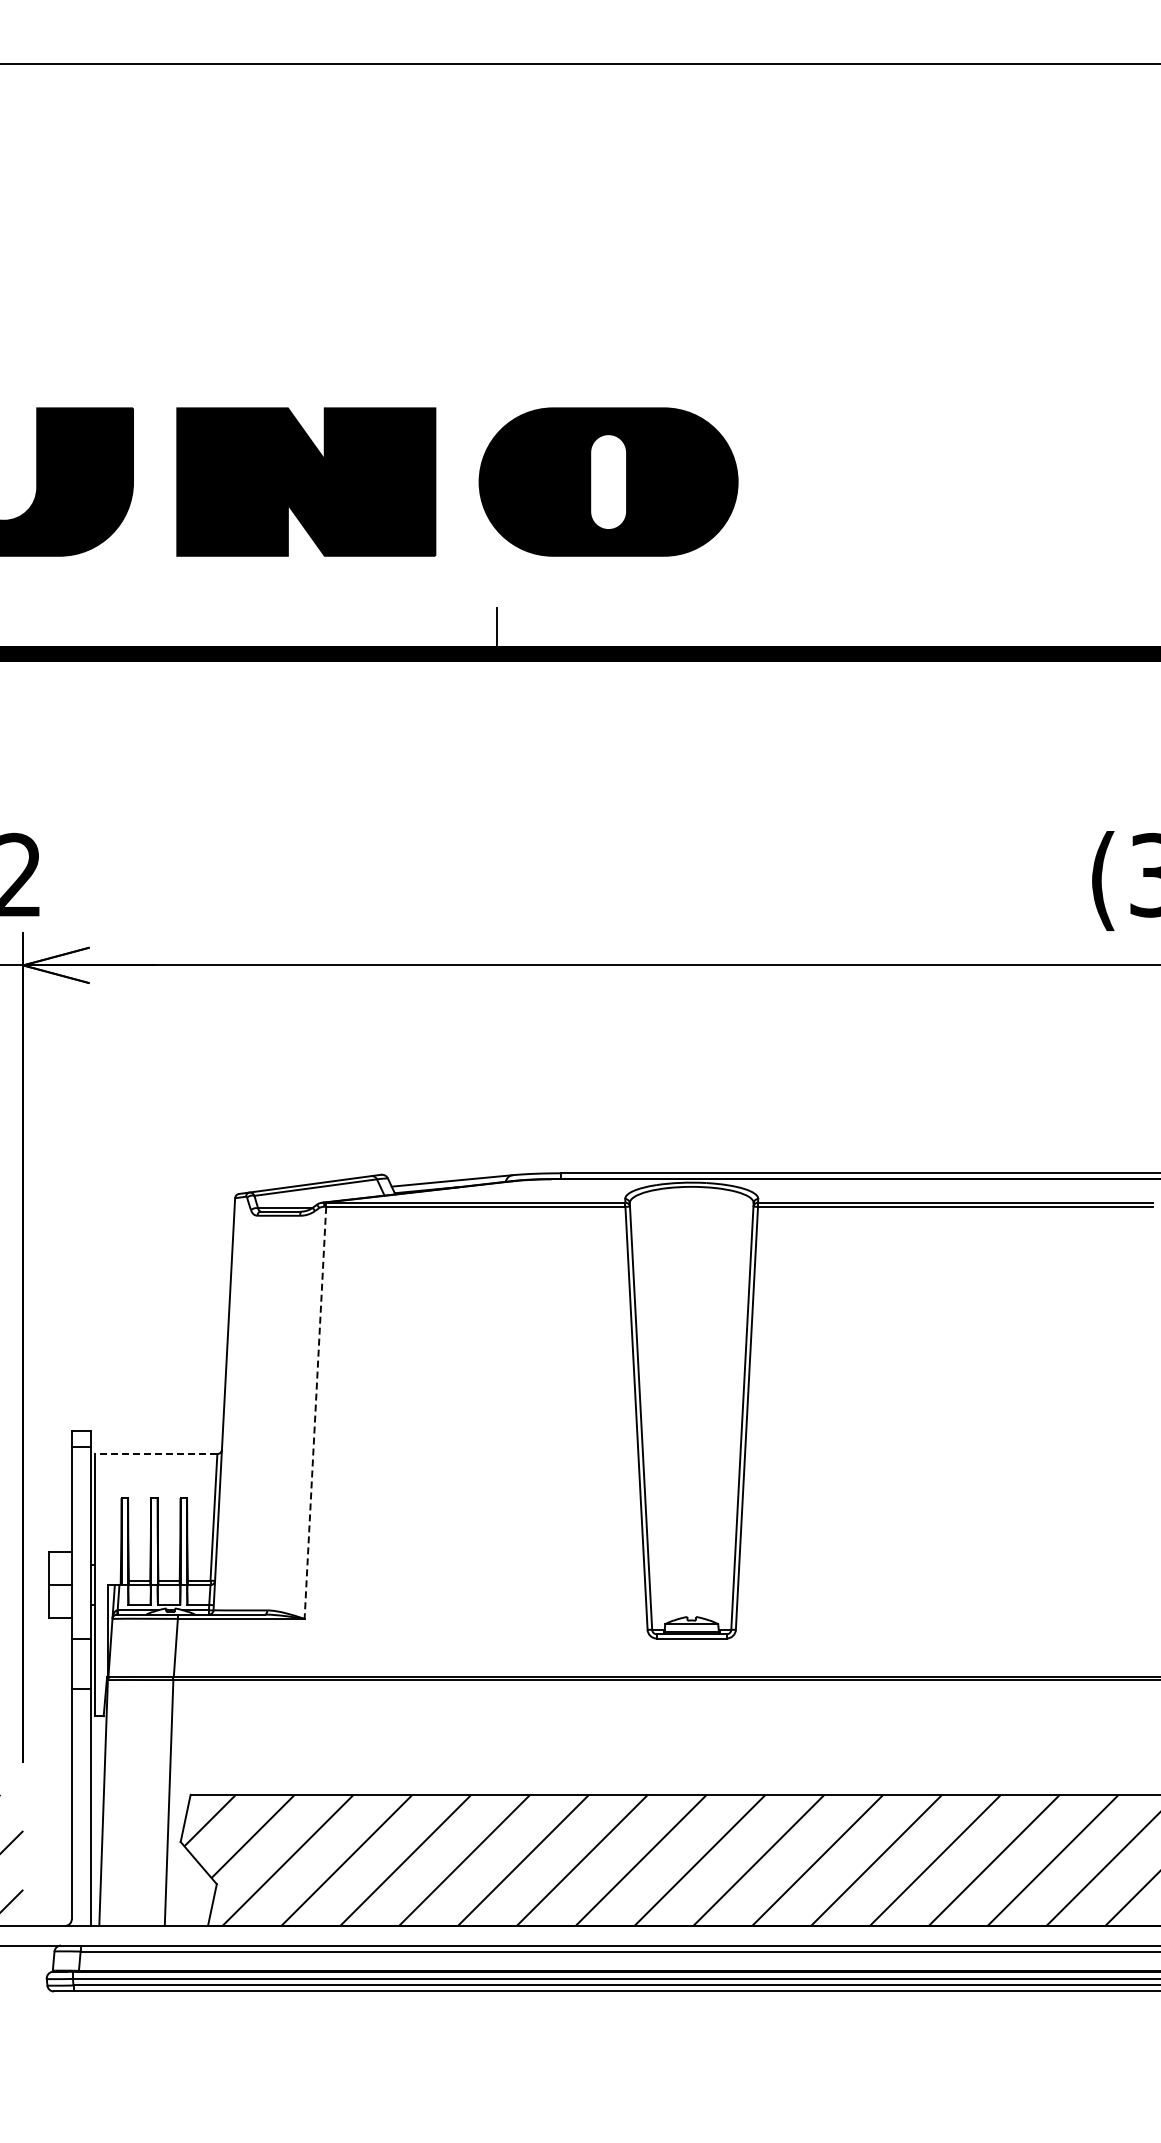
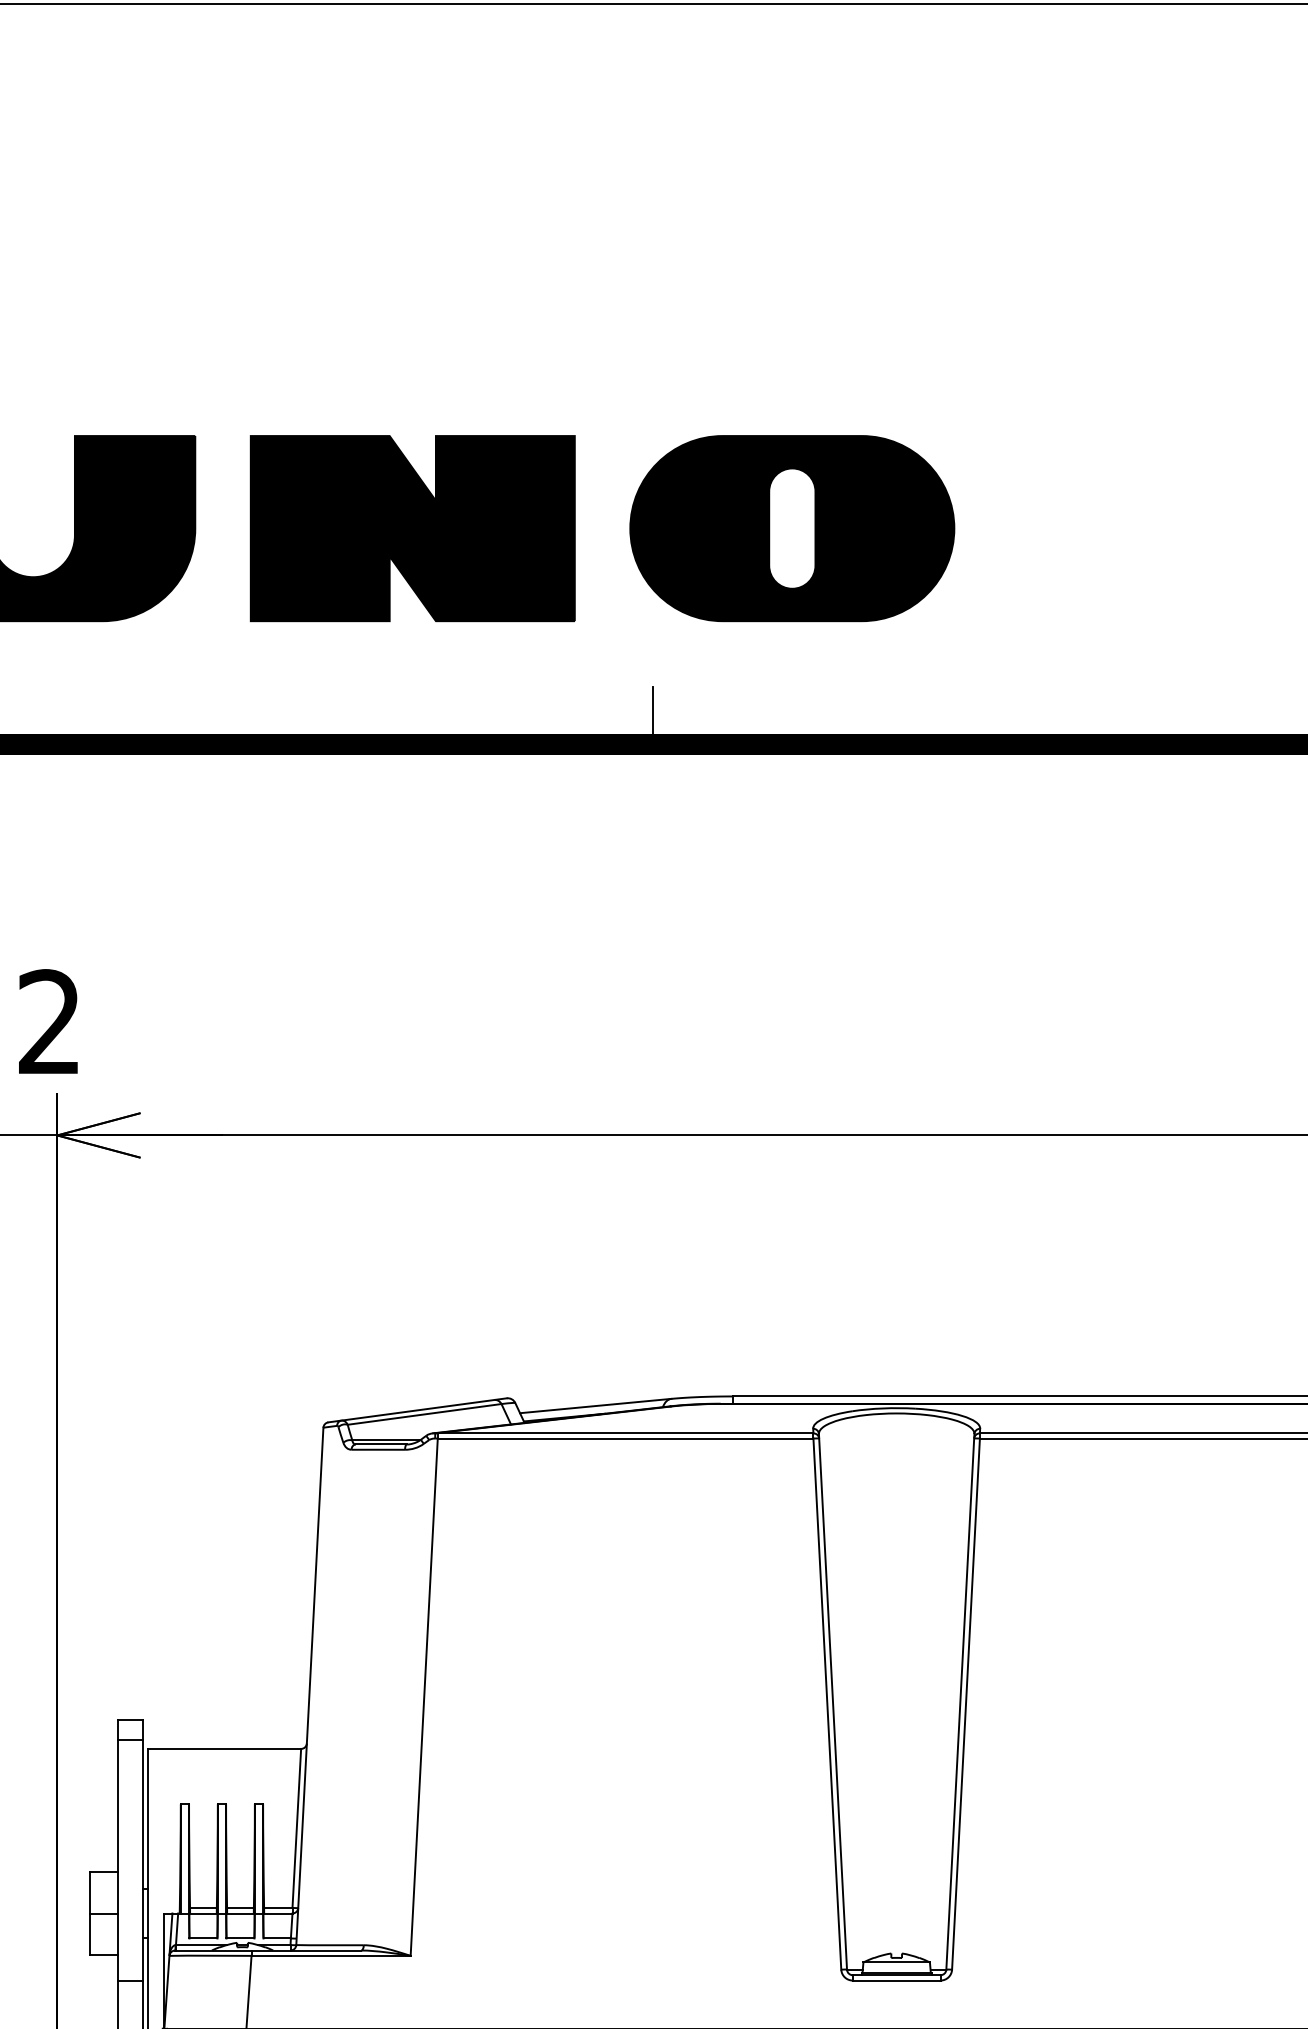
line: (315, 1413) -> (424, 1698), dashed -> solid
line: (155, 1454) -> (223, 1749), dashed -> solid

